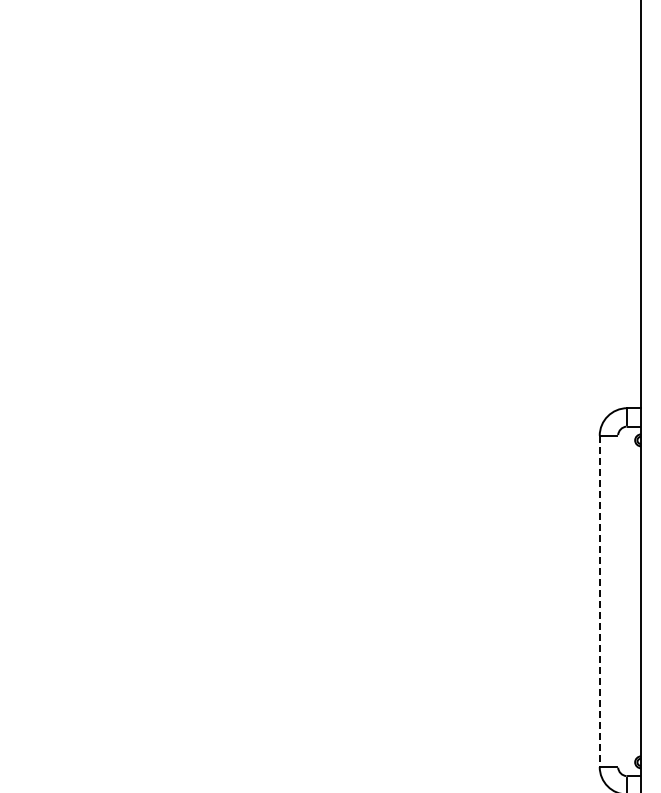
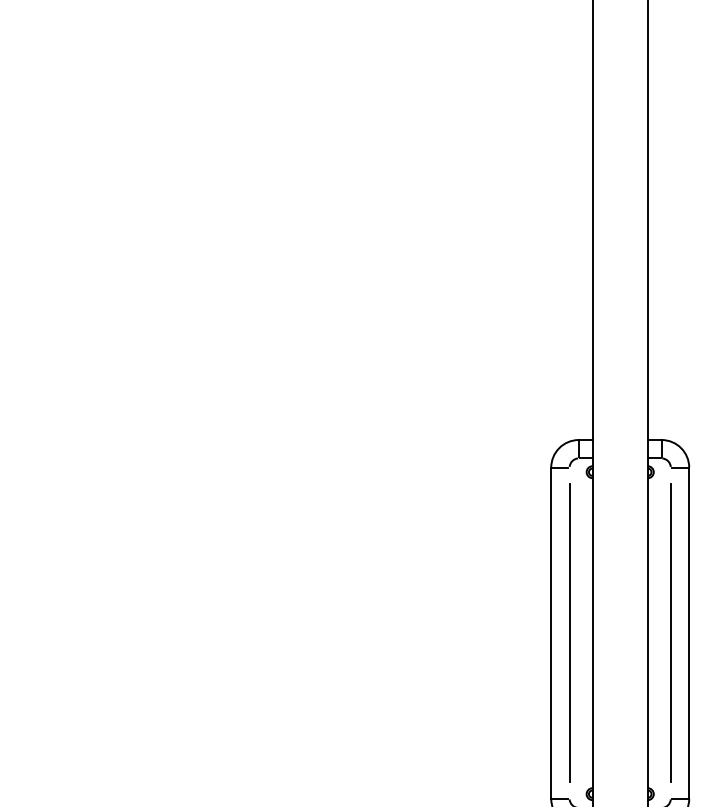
line: (599, 601) -> (551, 633), dashed -> solid
line: (617, 601) -> (569, 633), added

